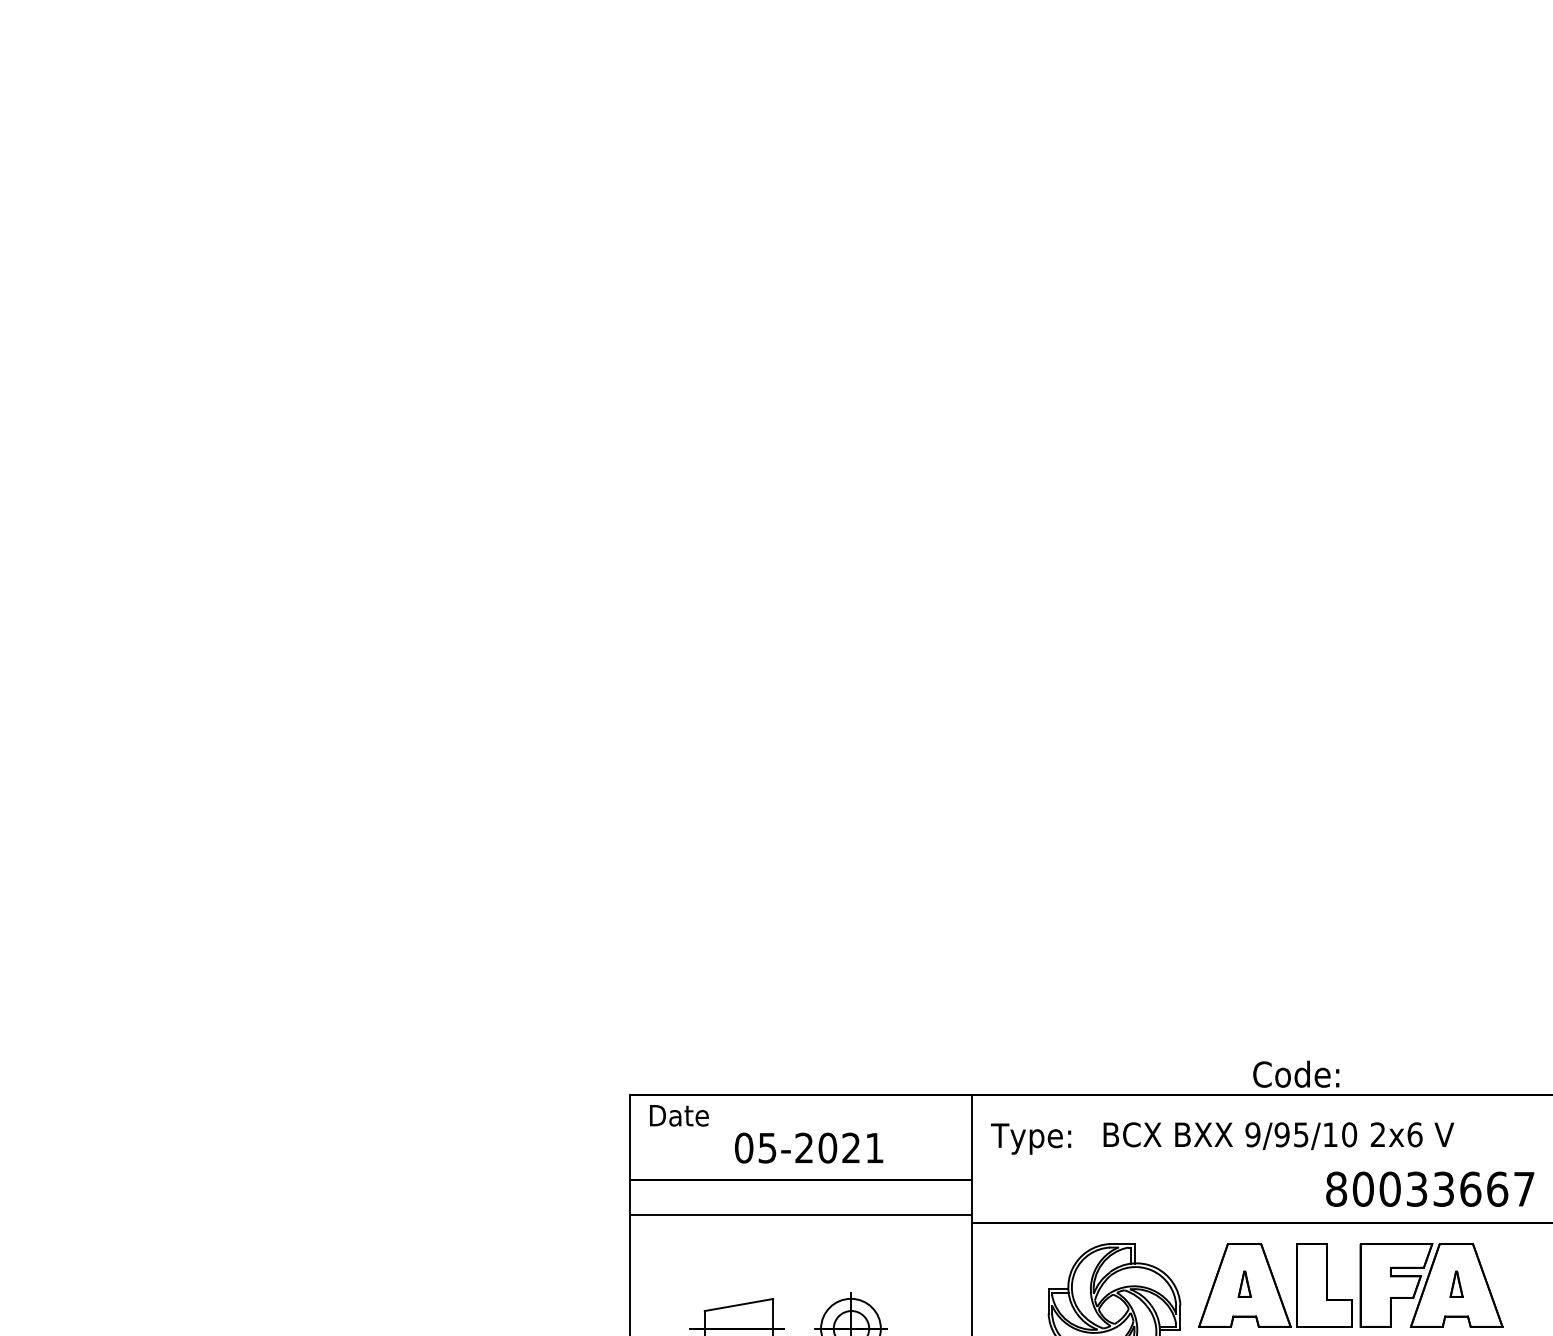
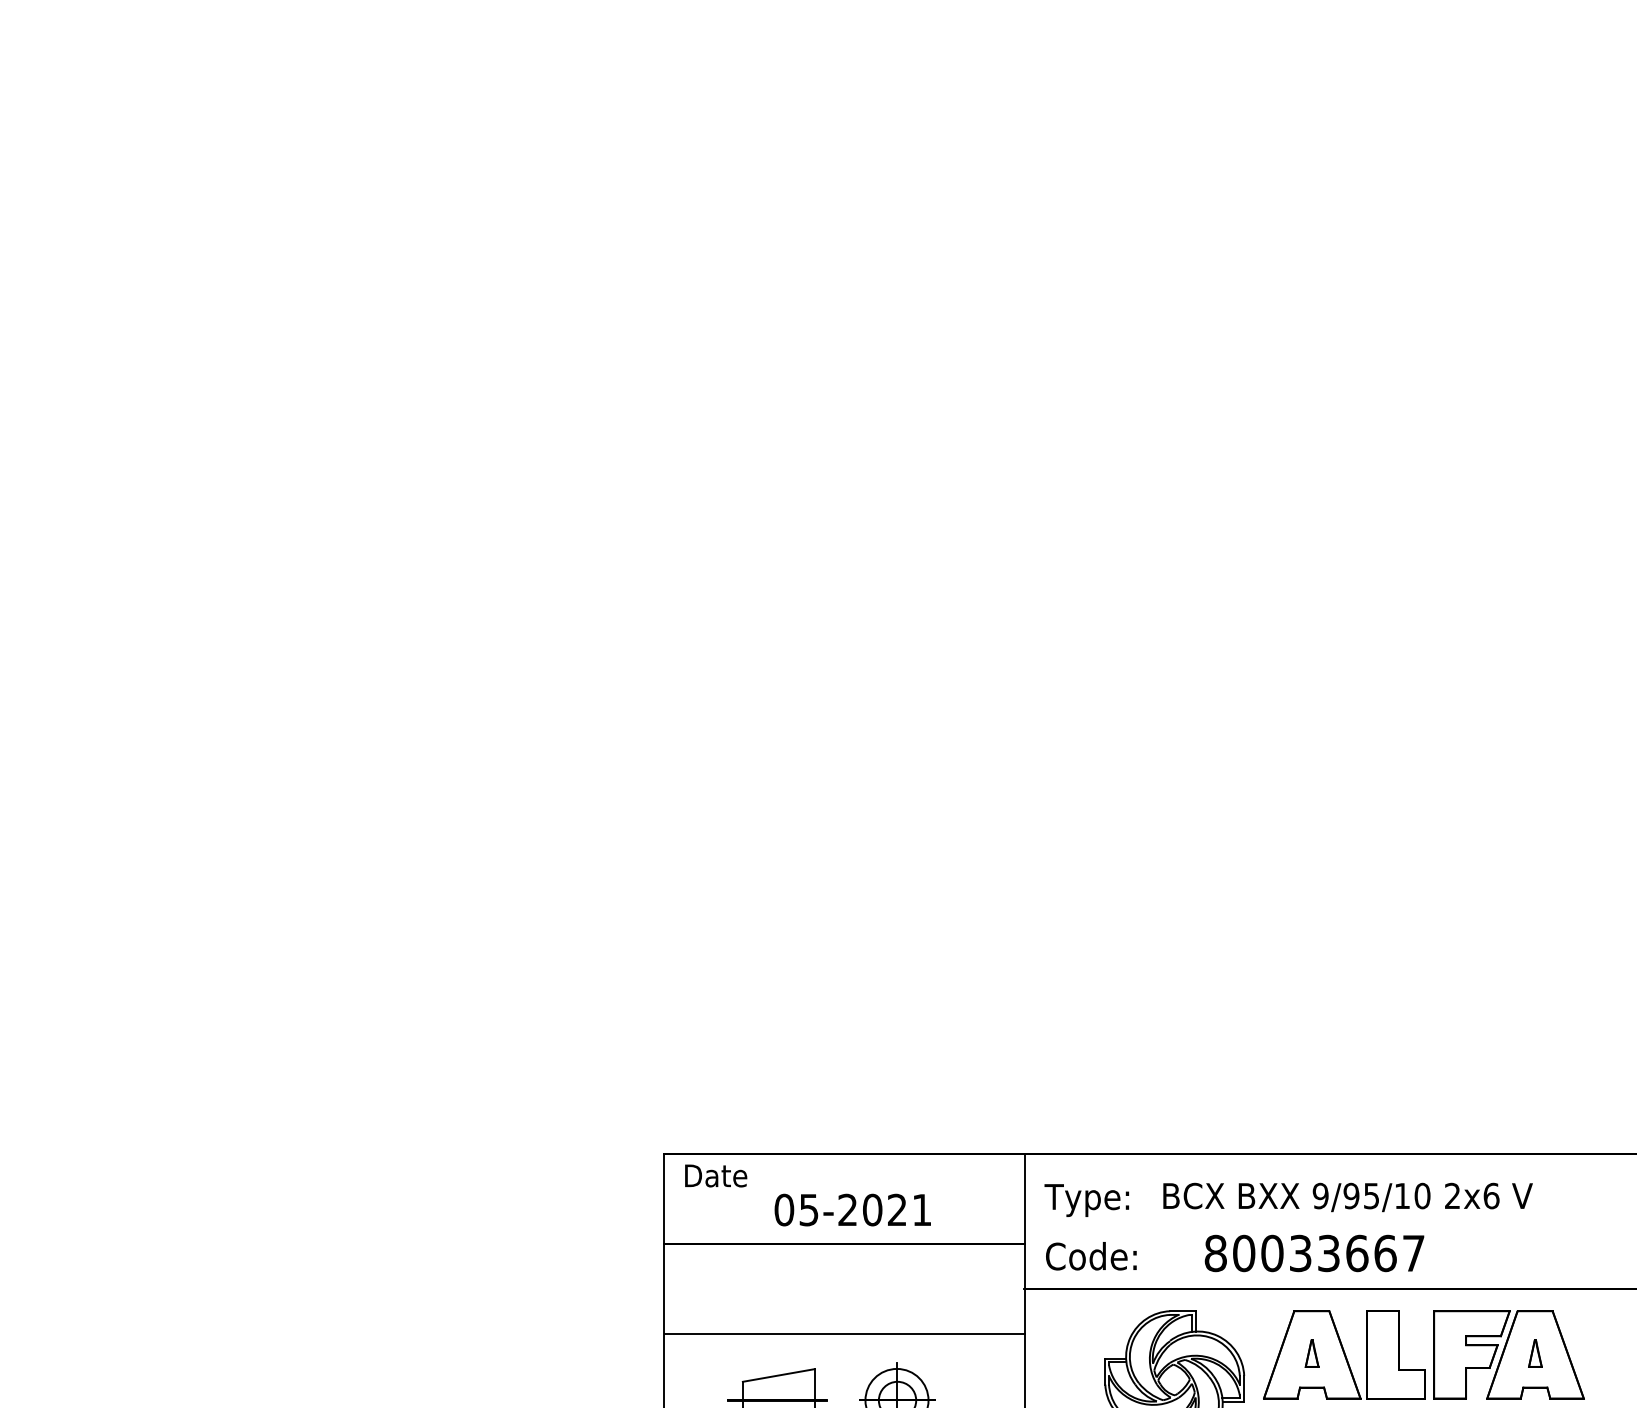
text: (1296, 1074) -> (1091, 1256), moved
text: (1430, 1189) -> (1314, 1253), moved
line: (801, 1214) -> (844, 1334), moved

